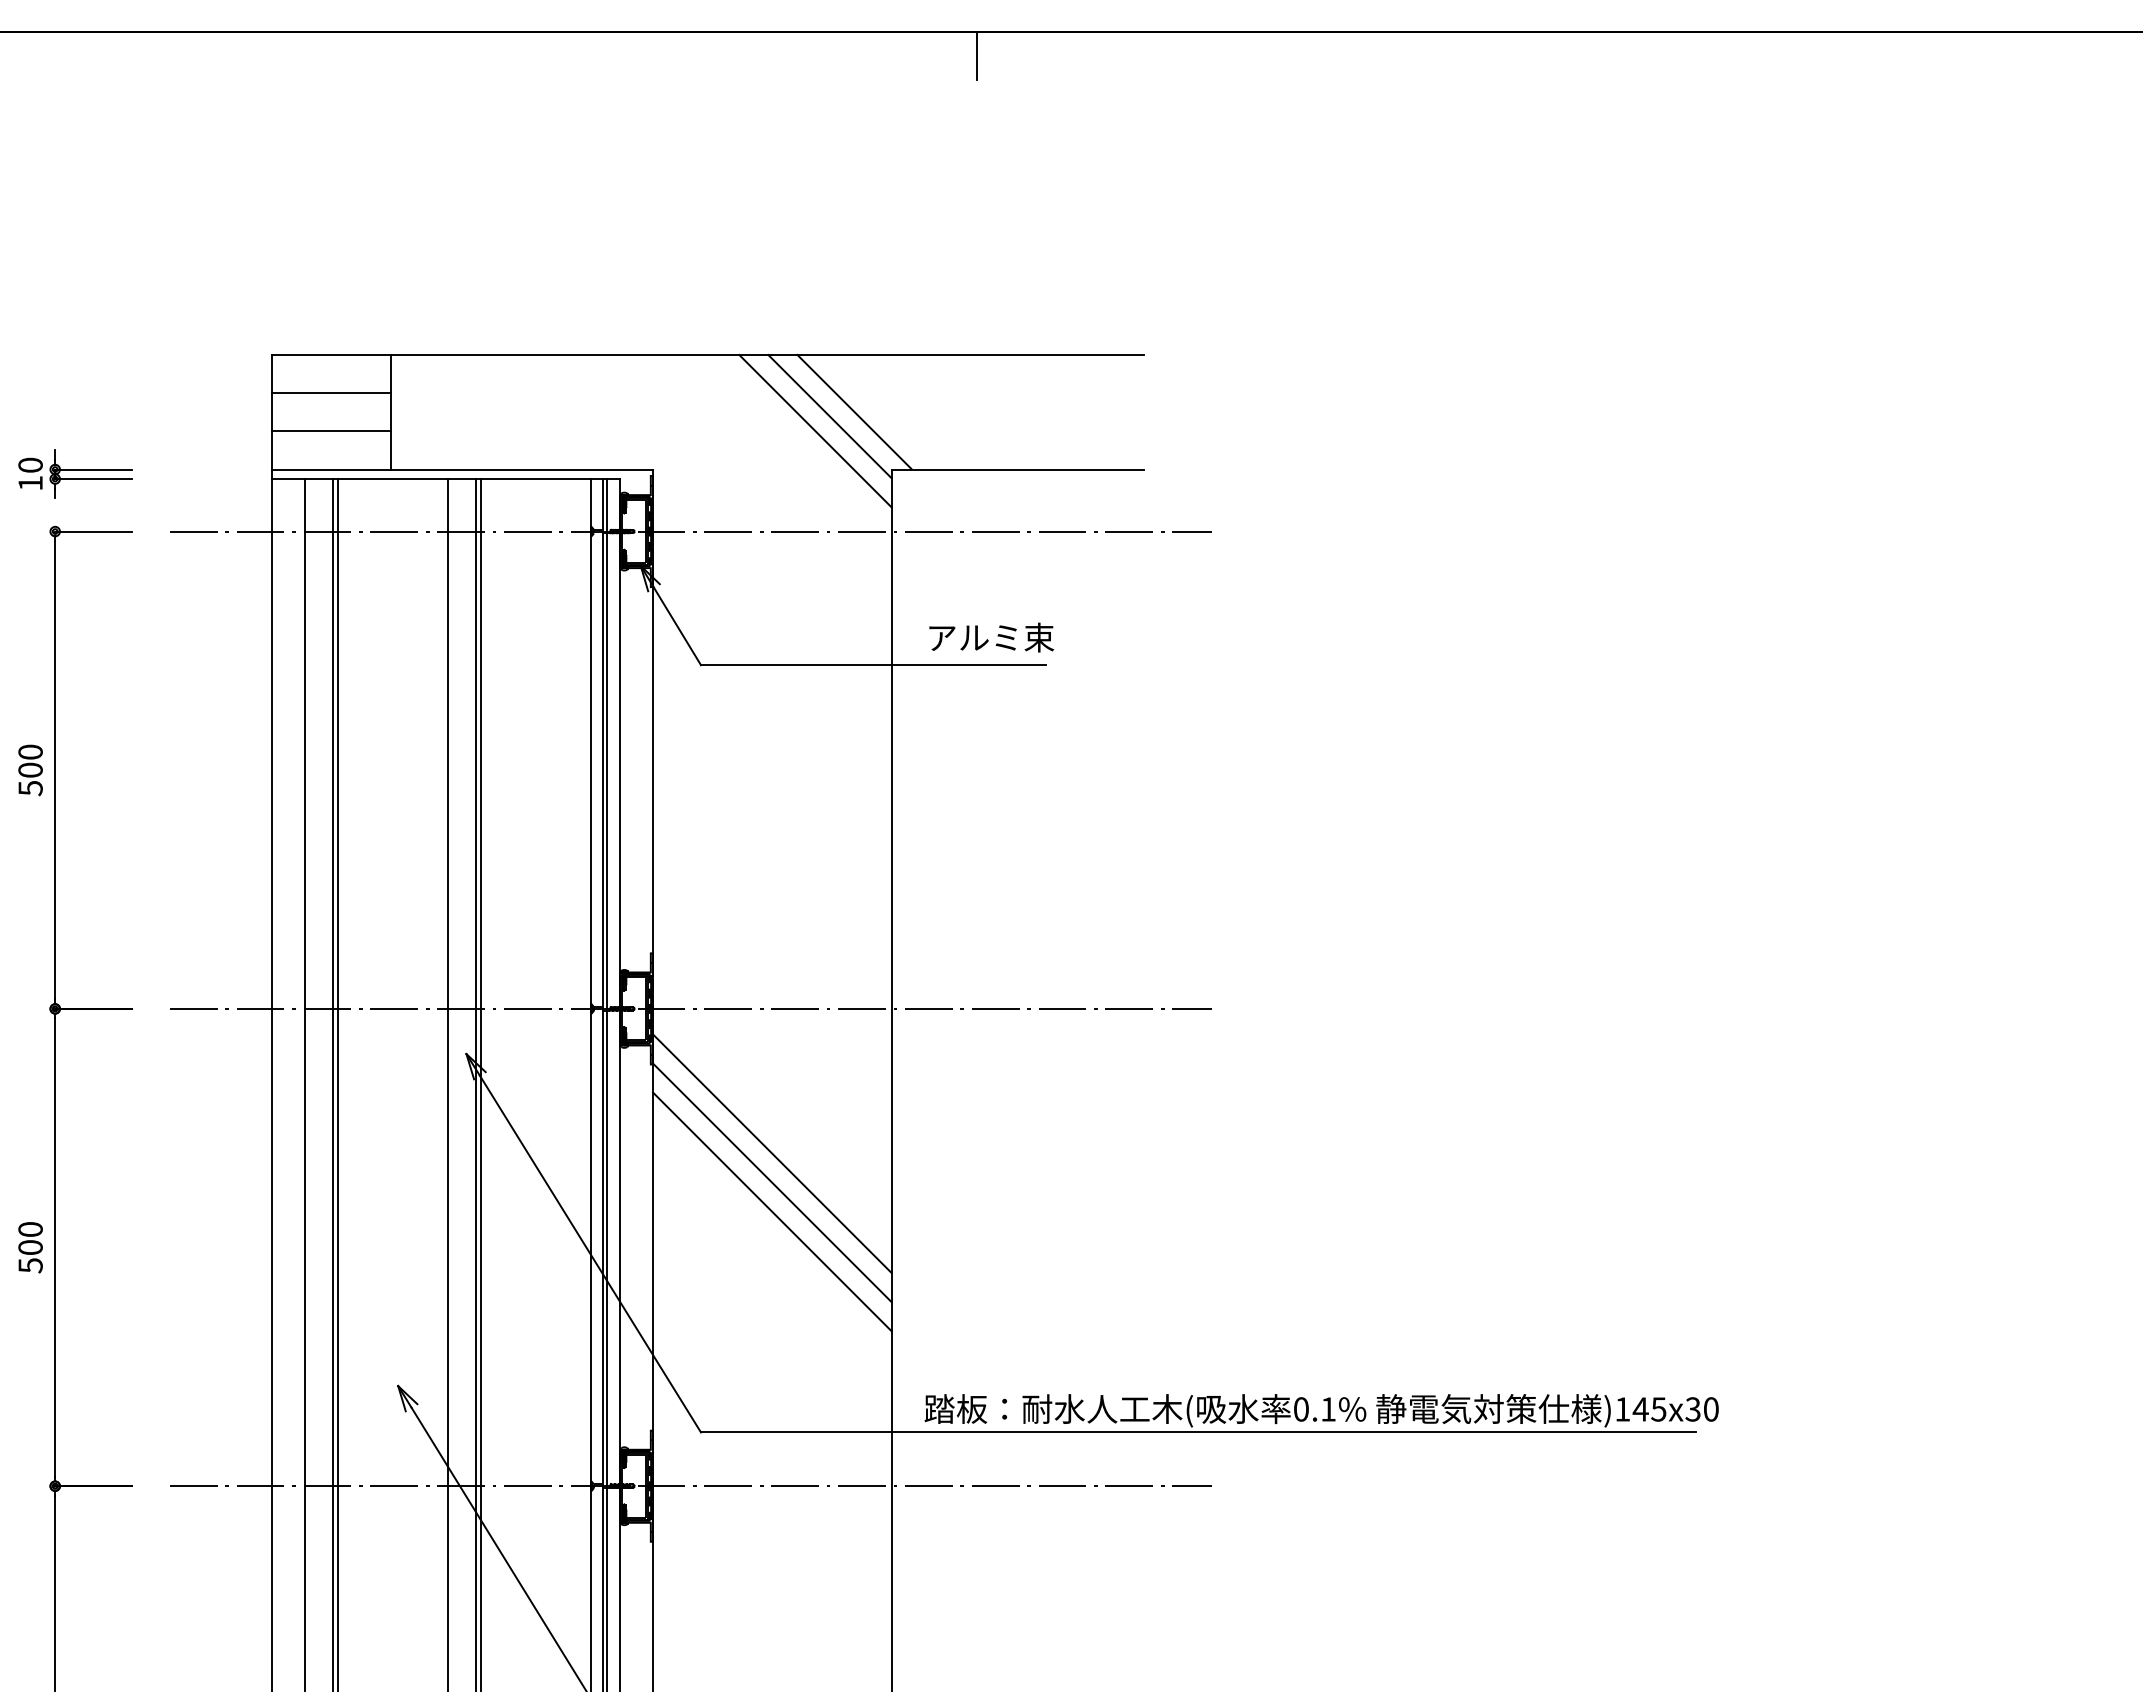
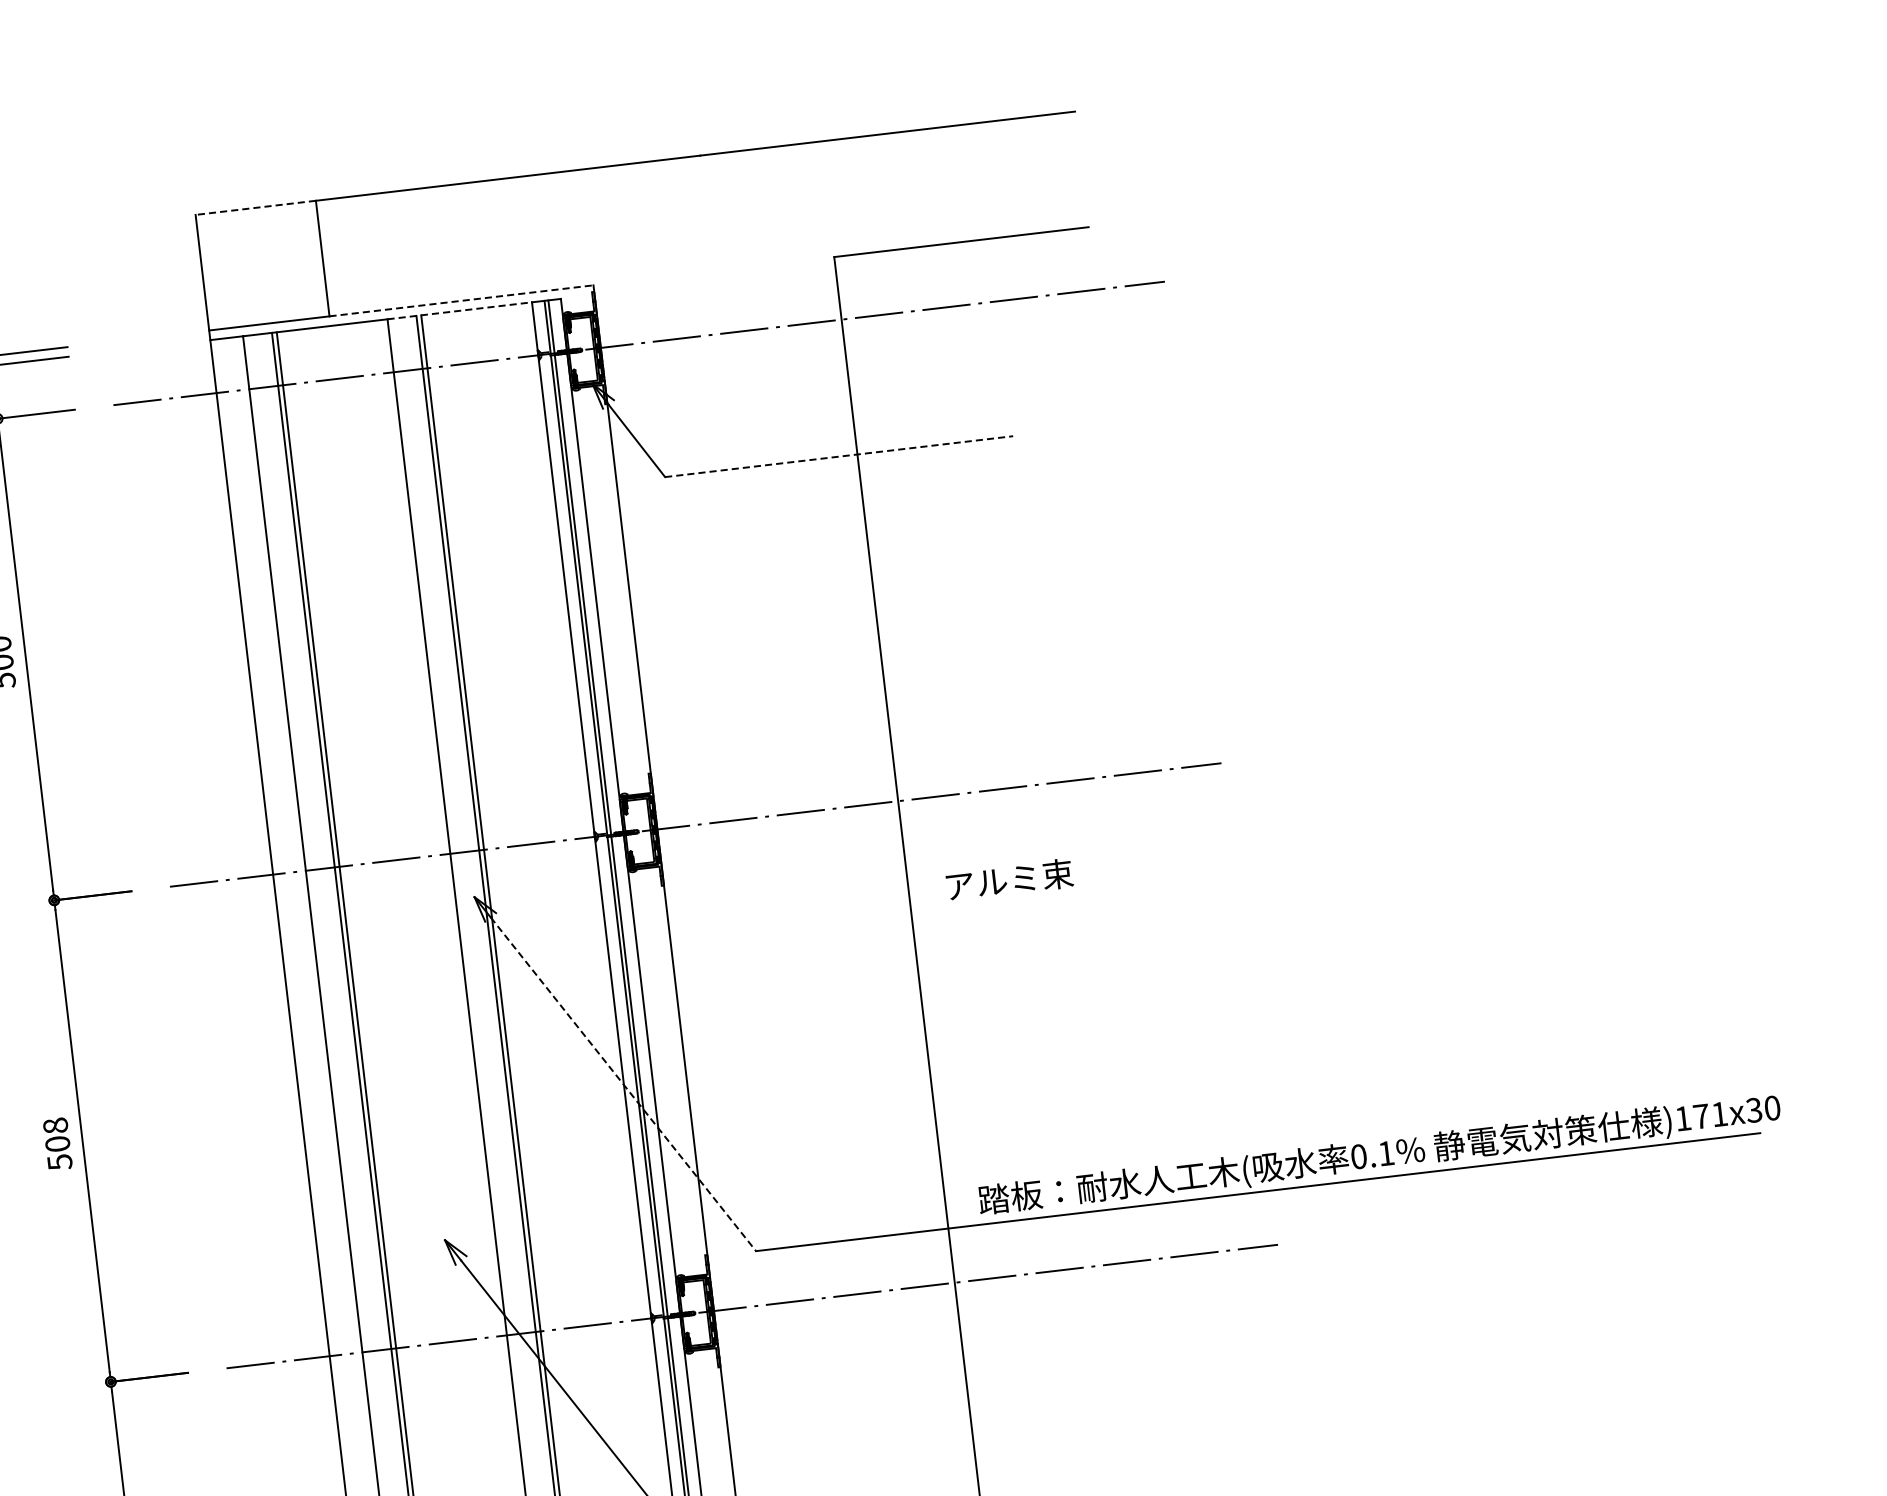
line: (331, 354) -> (255, 207), solid -> dashed
line: (331, 393) -> (260, 246), removed
line: (854, 411) -> (789, 202), removed
line: (829, 416) -> (765, 210), removed
line: (815, 430) -> (752, 226), removed
line: (331, 431) -> (264, 285), removed
line: (522, 469) -> (461, 300), solid -> dashed
line: (519, 479) -> (459, 311), solid -> dashed
text: (991, 637) -> (1009, 879), moved
line: (873, 665) -> (839, 456), solid -> dashed
line: (772, 1153) -> (795, 961), removed
line: (772, 1182) -> (798, 990), removed
line: (772, 1211) -> (801, 1019), removed
text: (30, 1229) -> (55, 1125), 500 -> 508
line: (590, 1254) -> (623, 1084), solid -> dashed
text: (1649, 1409) -> (1710, 1115), )145x30 -> )171x30

